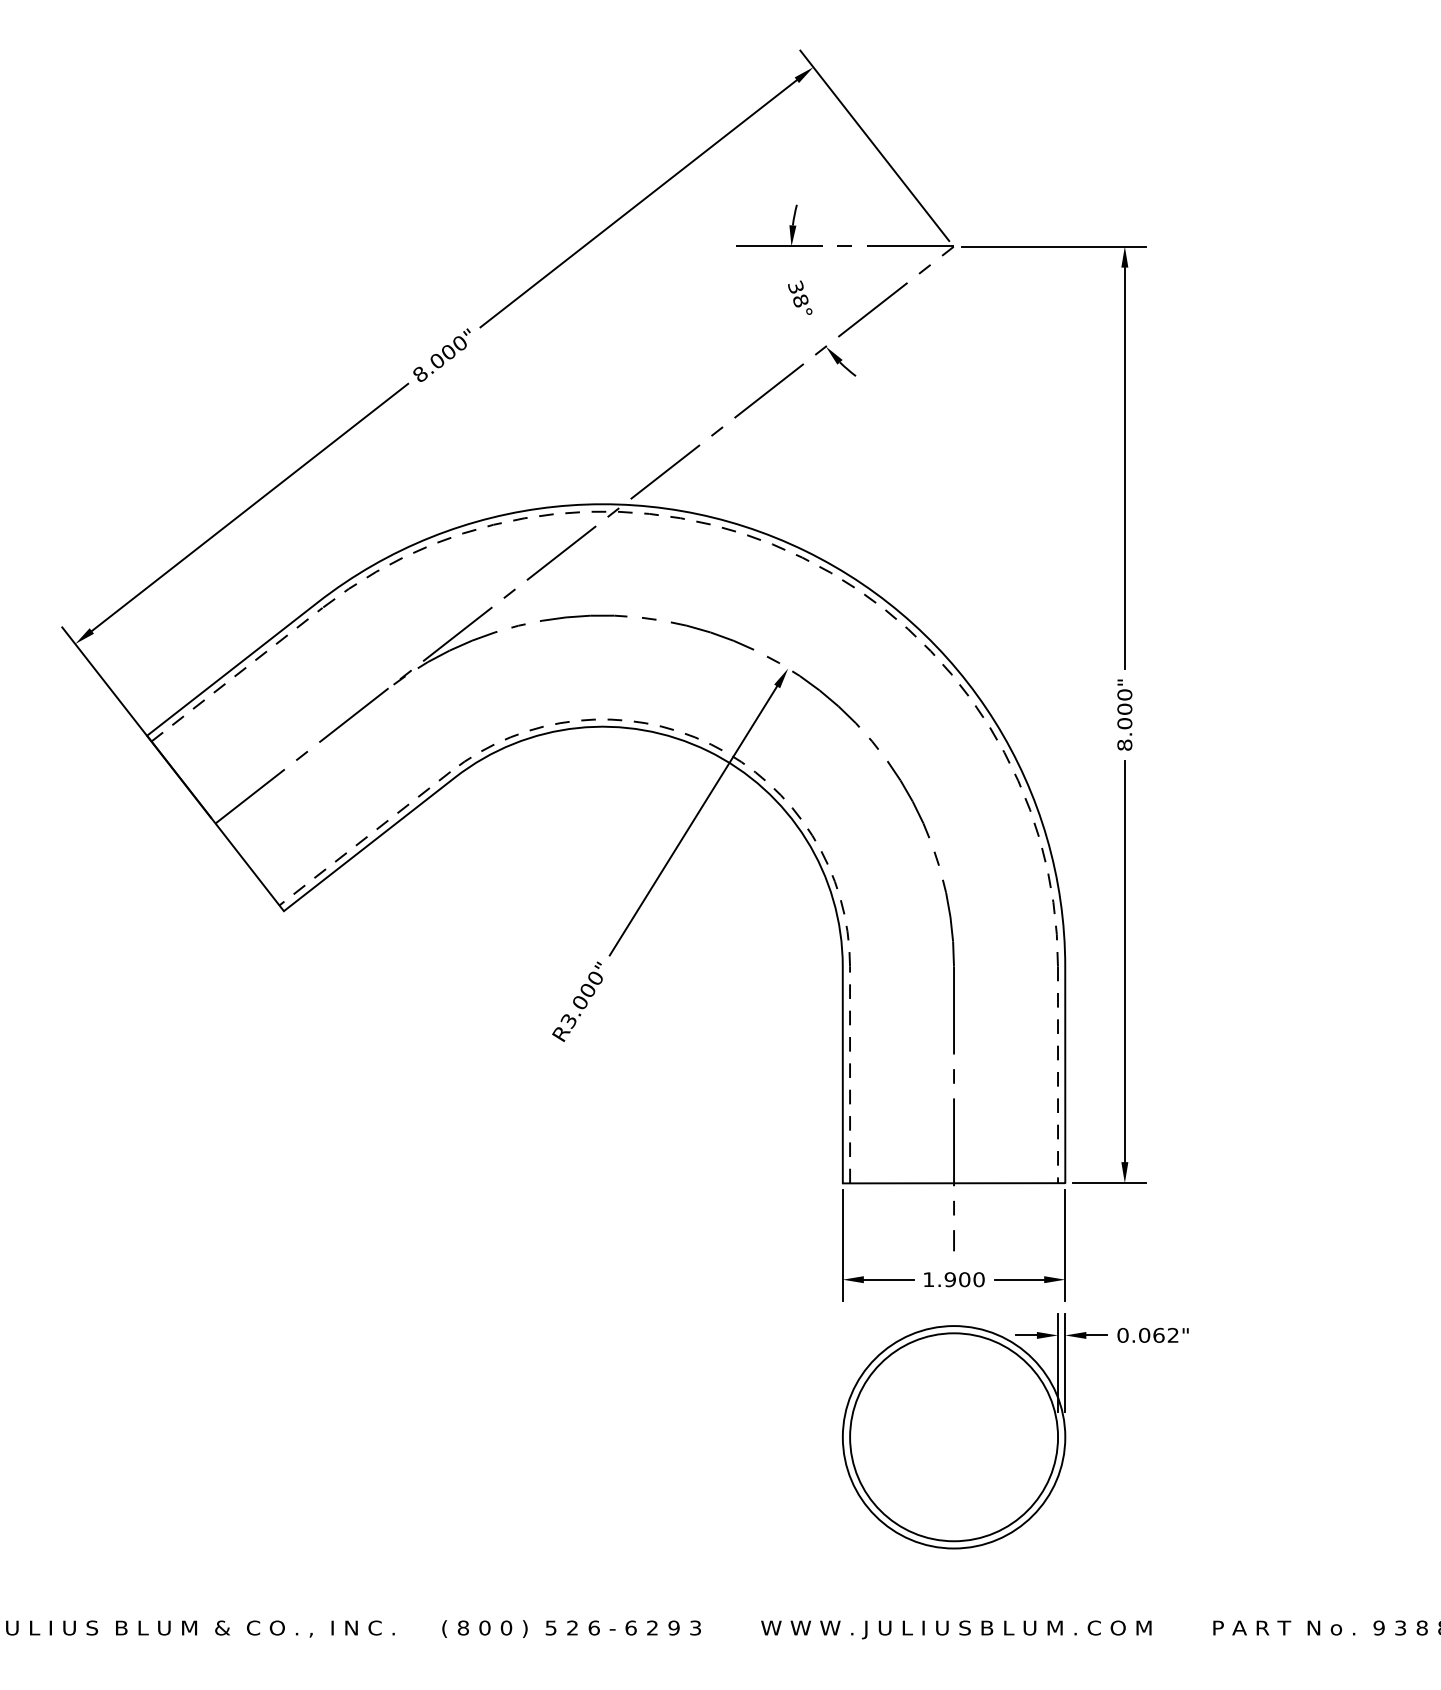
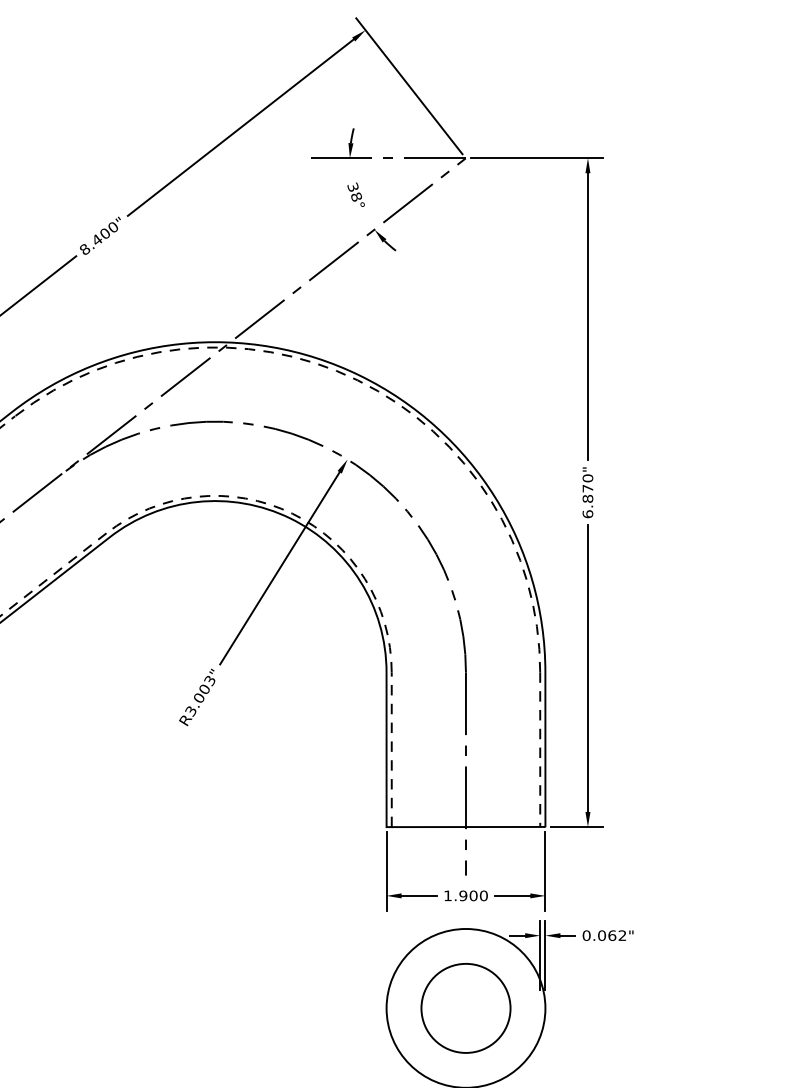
text: (437, 360) -> (97, 239), 8.000" -> 8.400"
text: (1124, 726) -> (587, 500), 8.000" -> 6.870"
text: (594, 978) -> (209, 680), R3.000" -> R3.003"
circle: (954, 1437) -> (466, 1008), size x0.6

